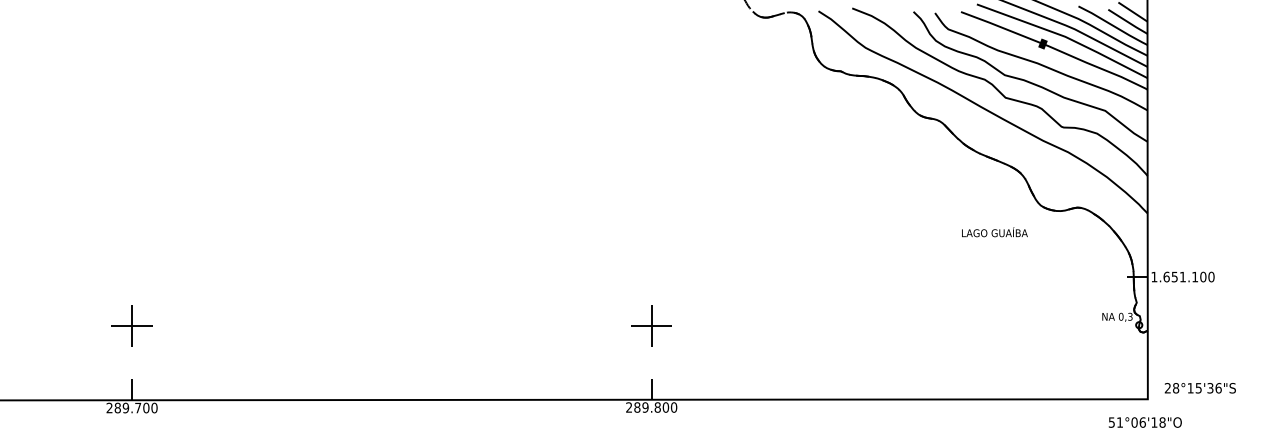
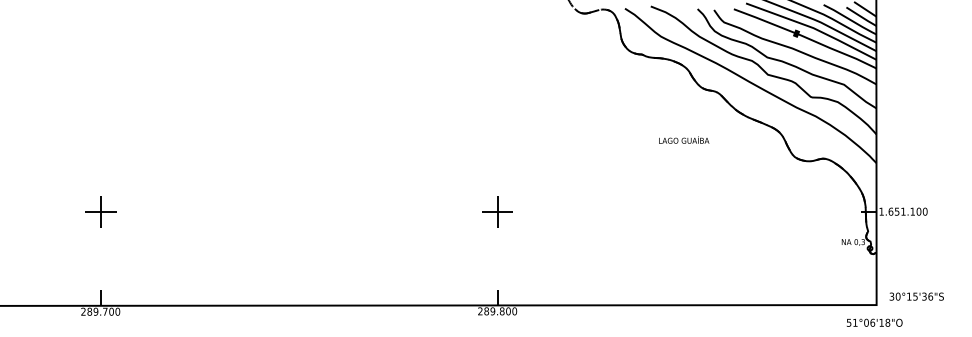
text: (994, 232) -> (683, 140), moved
part: (131, 325) -> (100, 211), moved
part: (651, 325) -> (497, 211), moved
text: (1171, 388) -> (894, 296), 28°15'36"S -> 30°15'36"S

